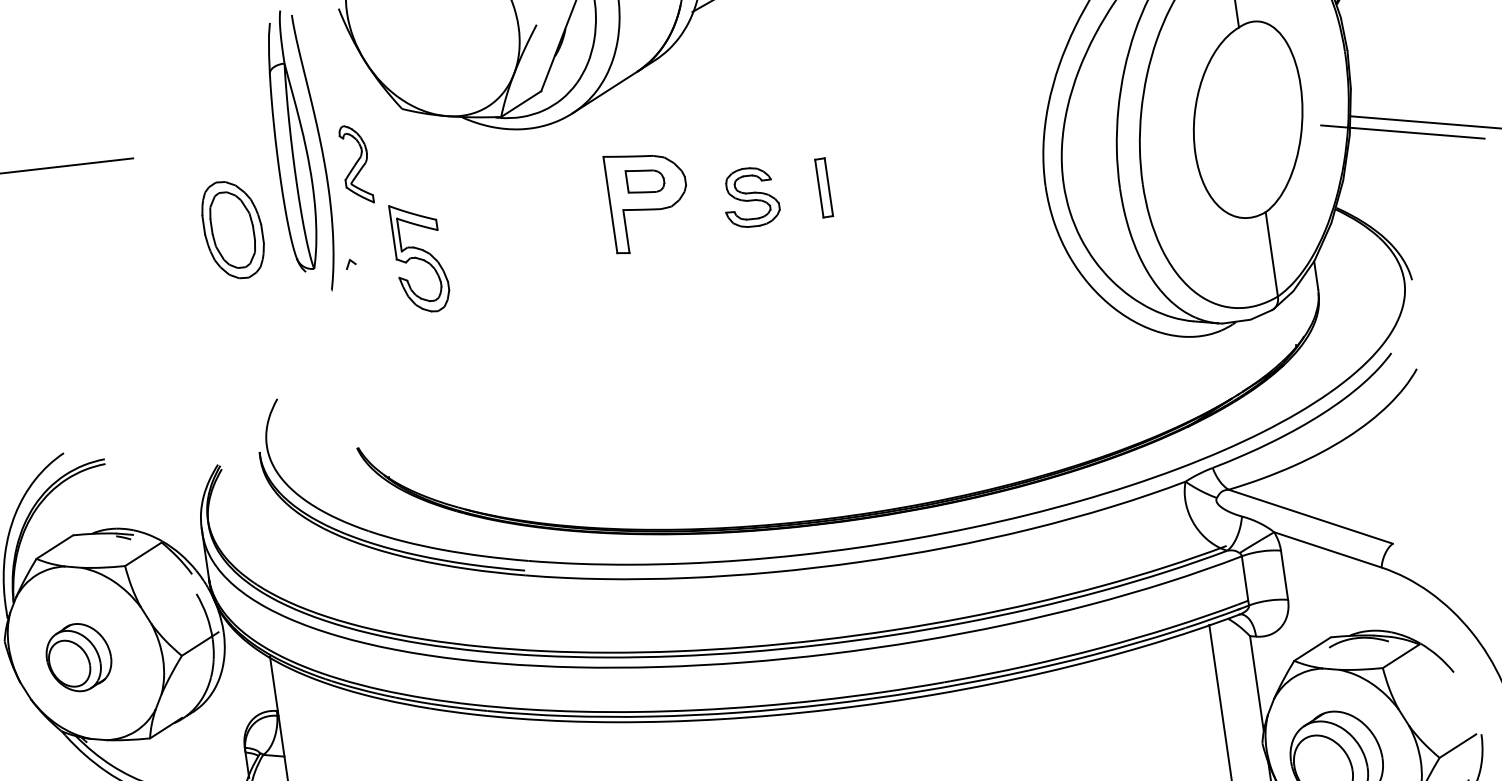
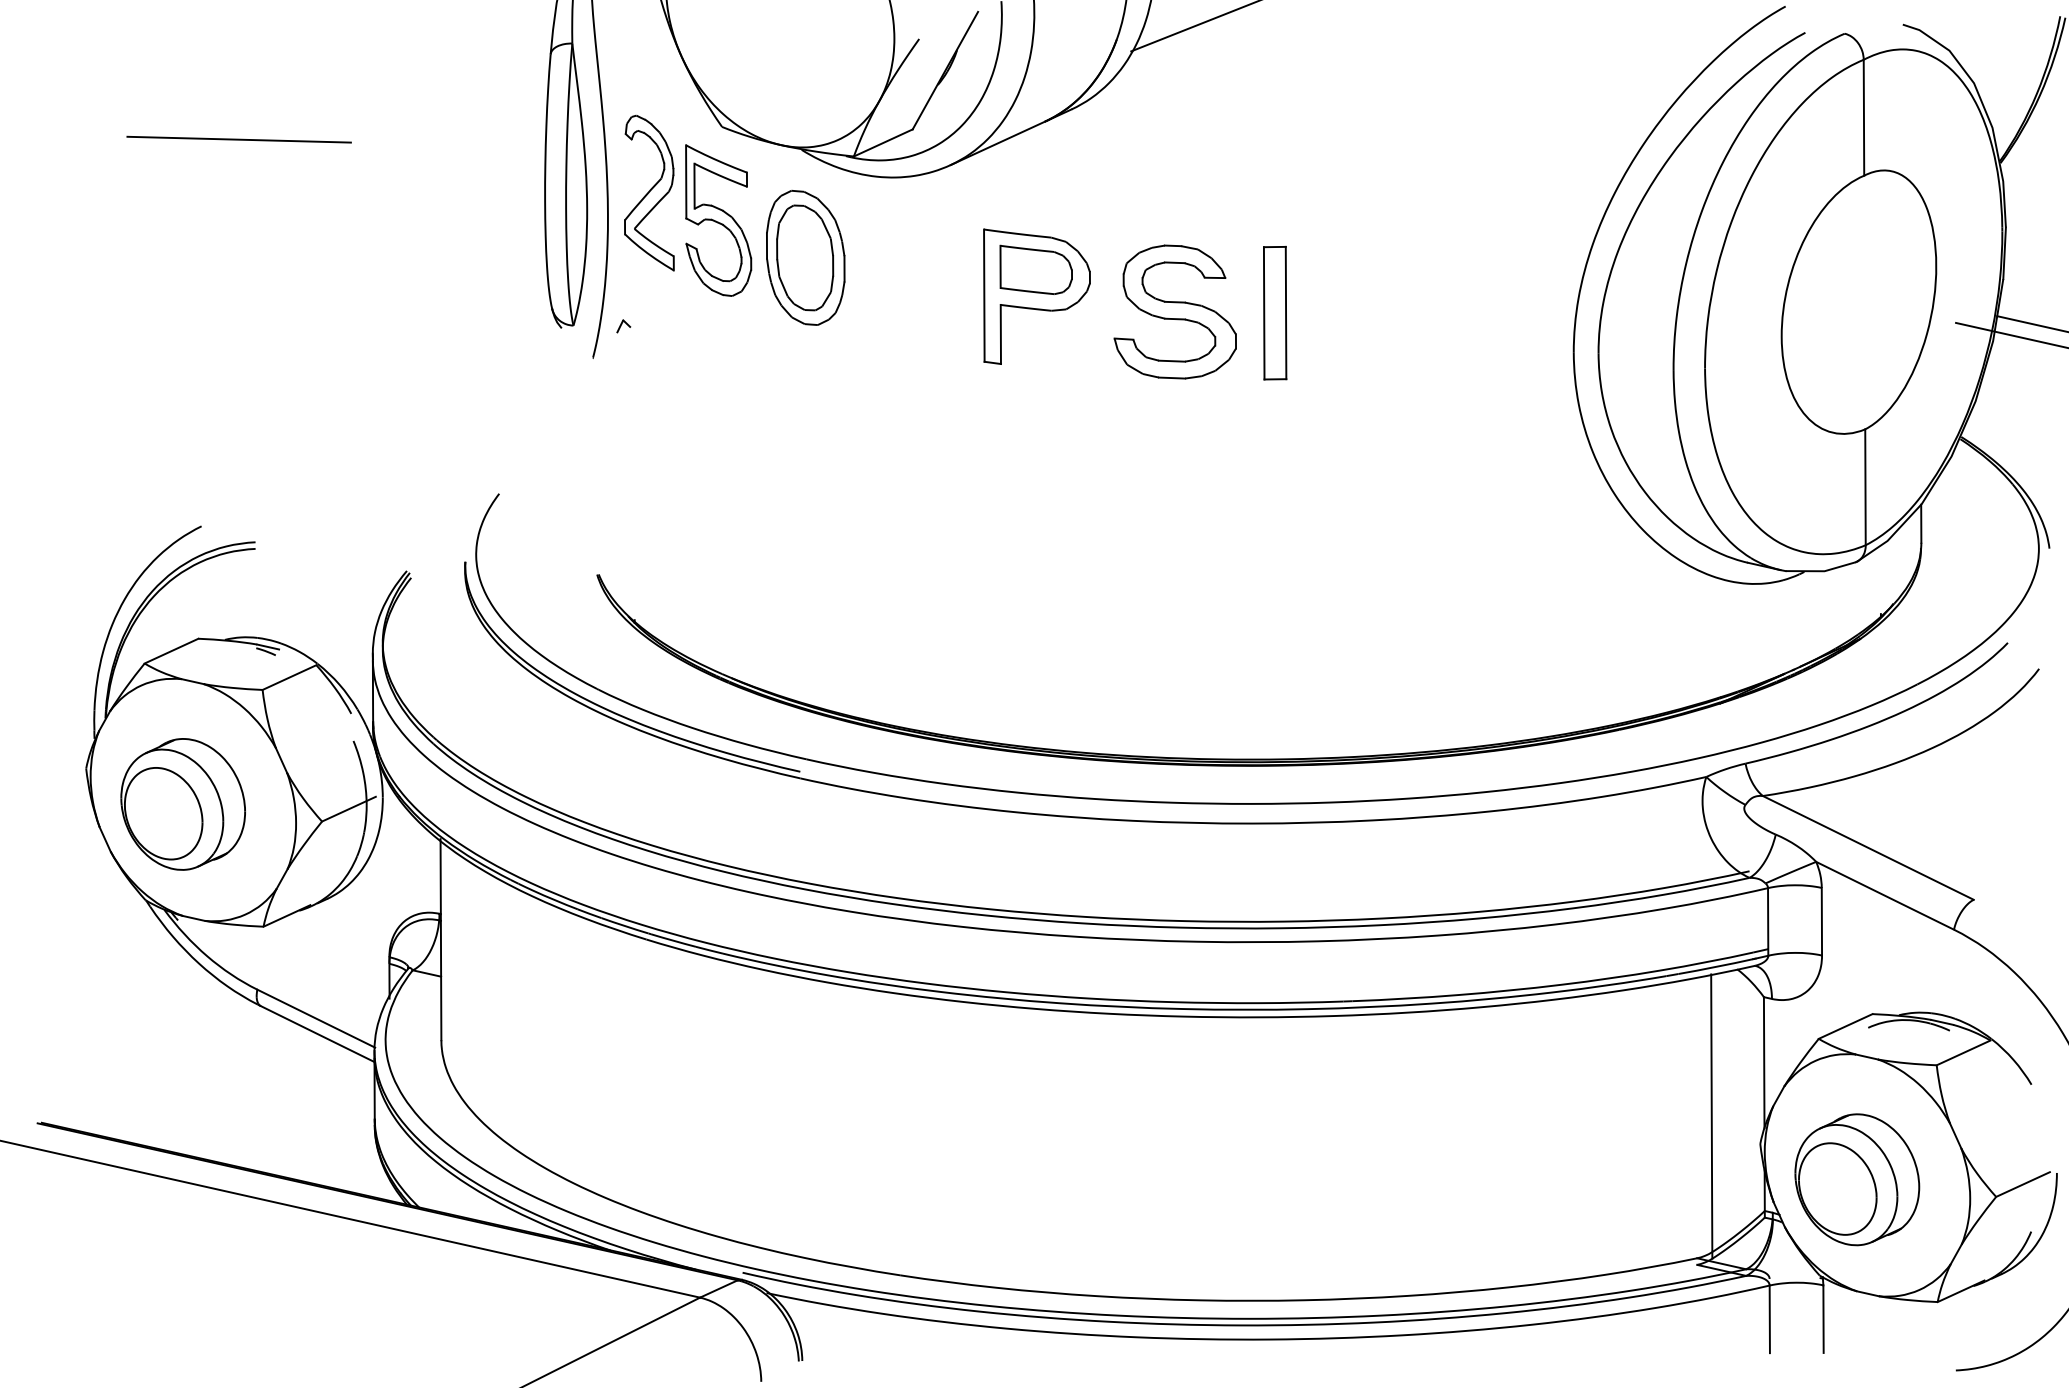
part: (356, 164) -> (649, 193), size x1.43
part: (645, 180) -> (1035, 269), size x1.43
part: (824, 187) -> (1275, 312), size x1.67
part: (750, 197) -> (1174, 311), size x1.67
part: (232, 229) -> (805, 257), moved
part: (420, 257) -> (718, 220), moved
part: (78, 657) -> (182, 804), size x1.43

